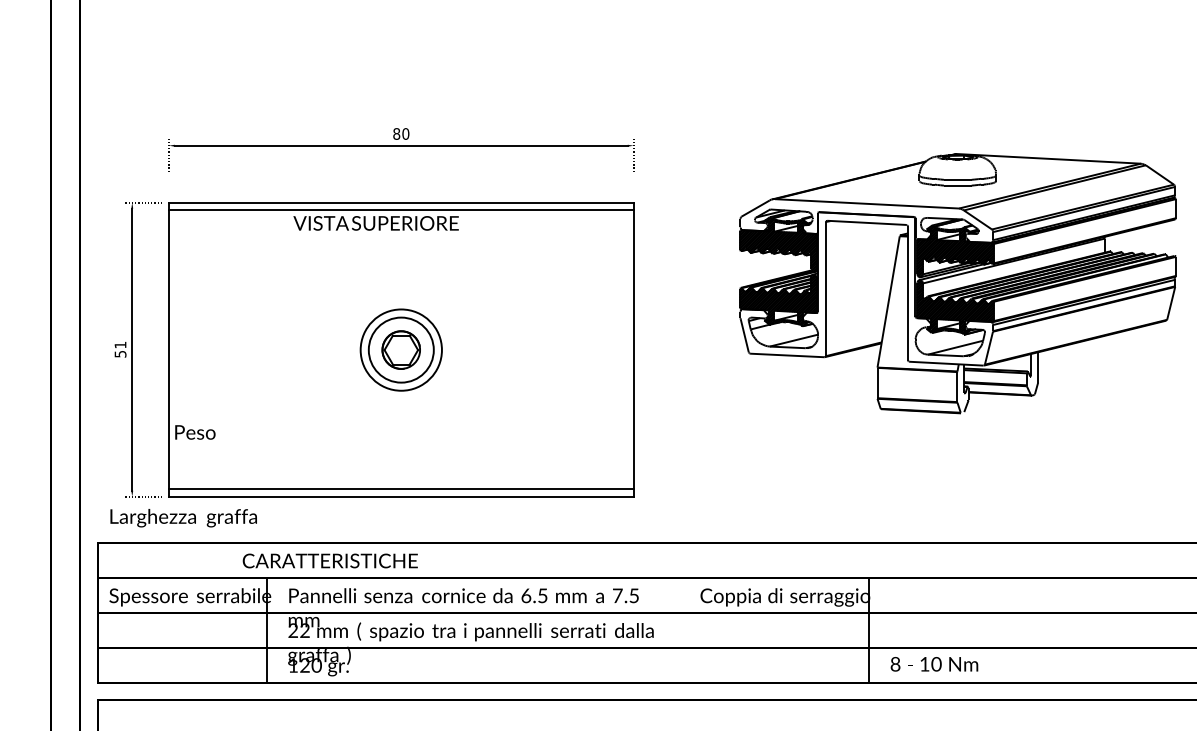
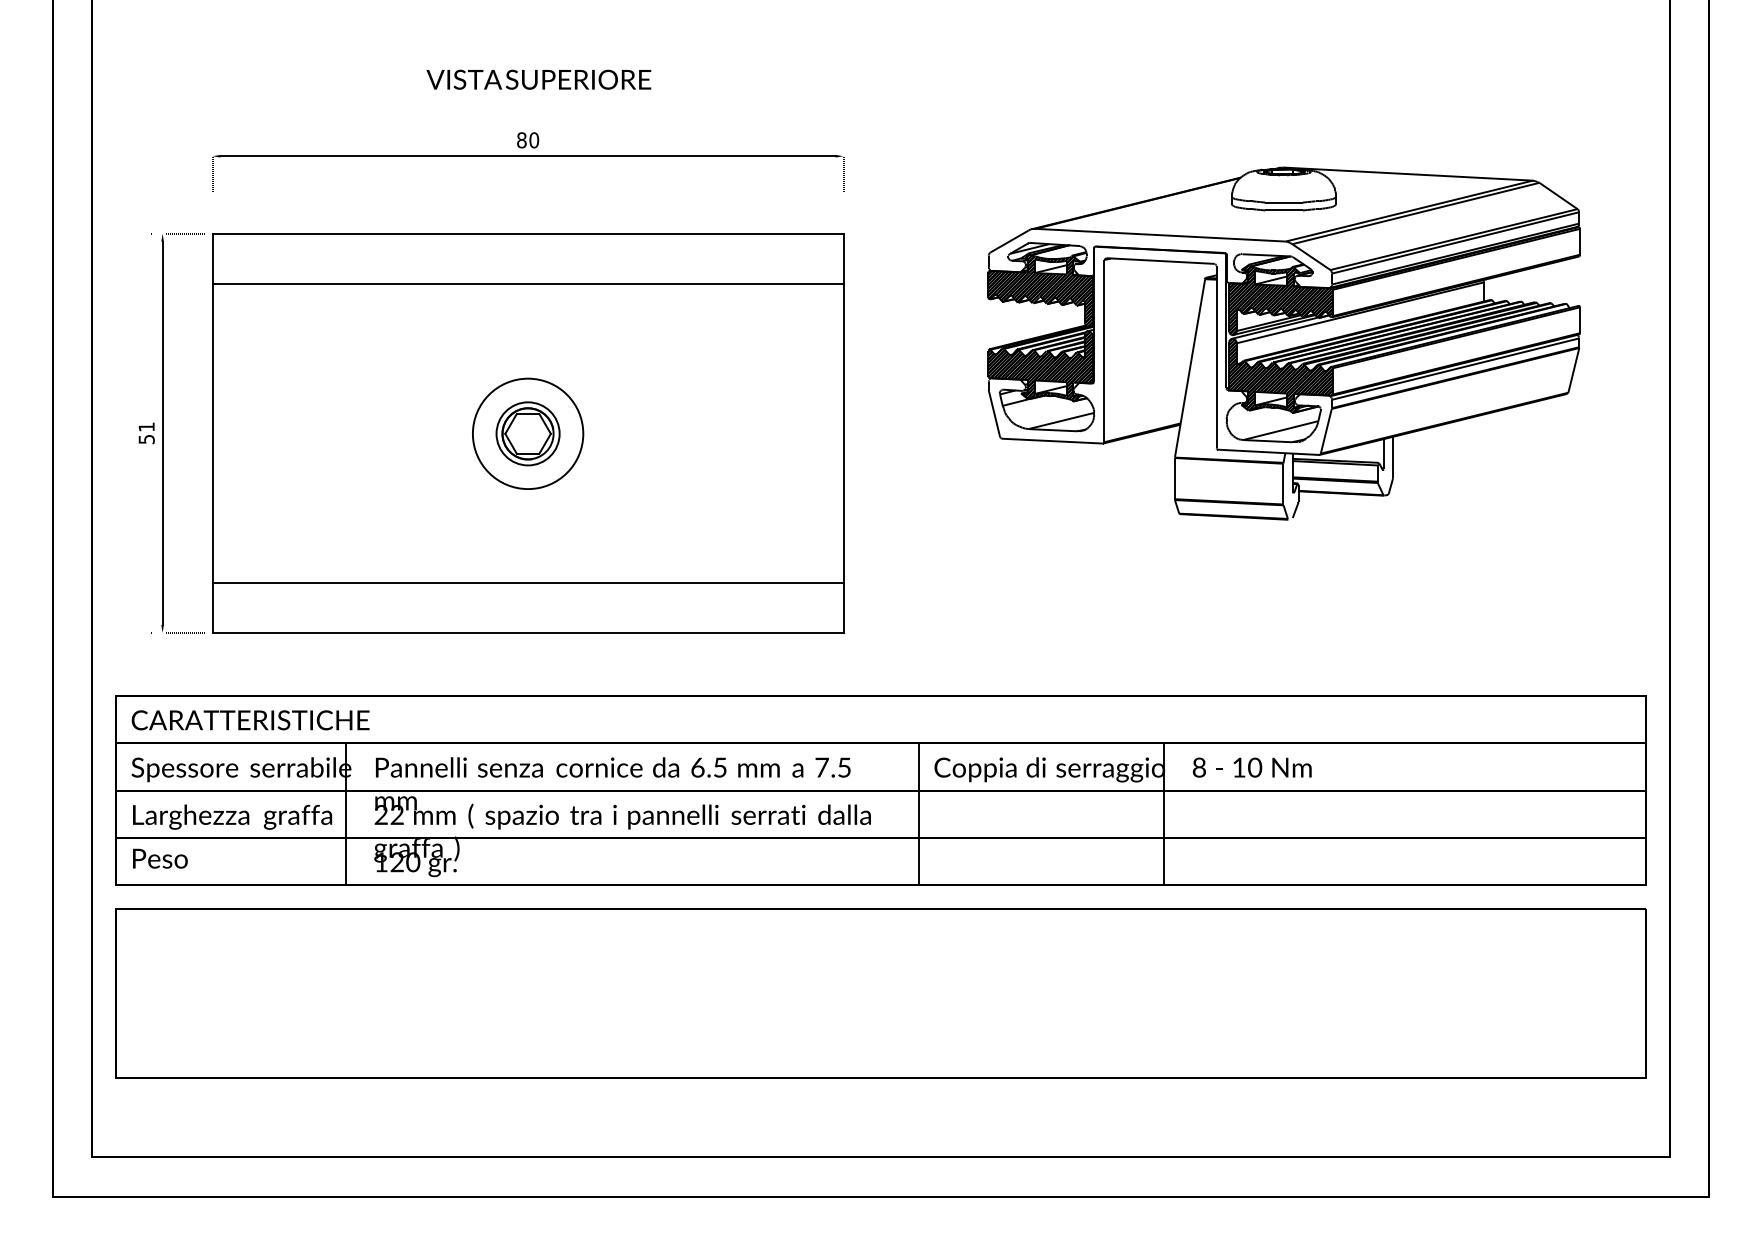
line: (400, 210) -> (527, 284), moved
text: (375, 223) -> (538, 79), moved
circle: (400, 349) -> (527, 433), size x0.71
text: (195, 432) -> (160, 858), moved
line: (400, 489) -> (527, 583), moved
text: (183, 517) -> (232, 816), moved
text: (330, 561) -> (250, 720), moved
line: (688, 630) -> (918, 814), added
text: (933, 664) -> (1251, 767), moved

